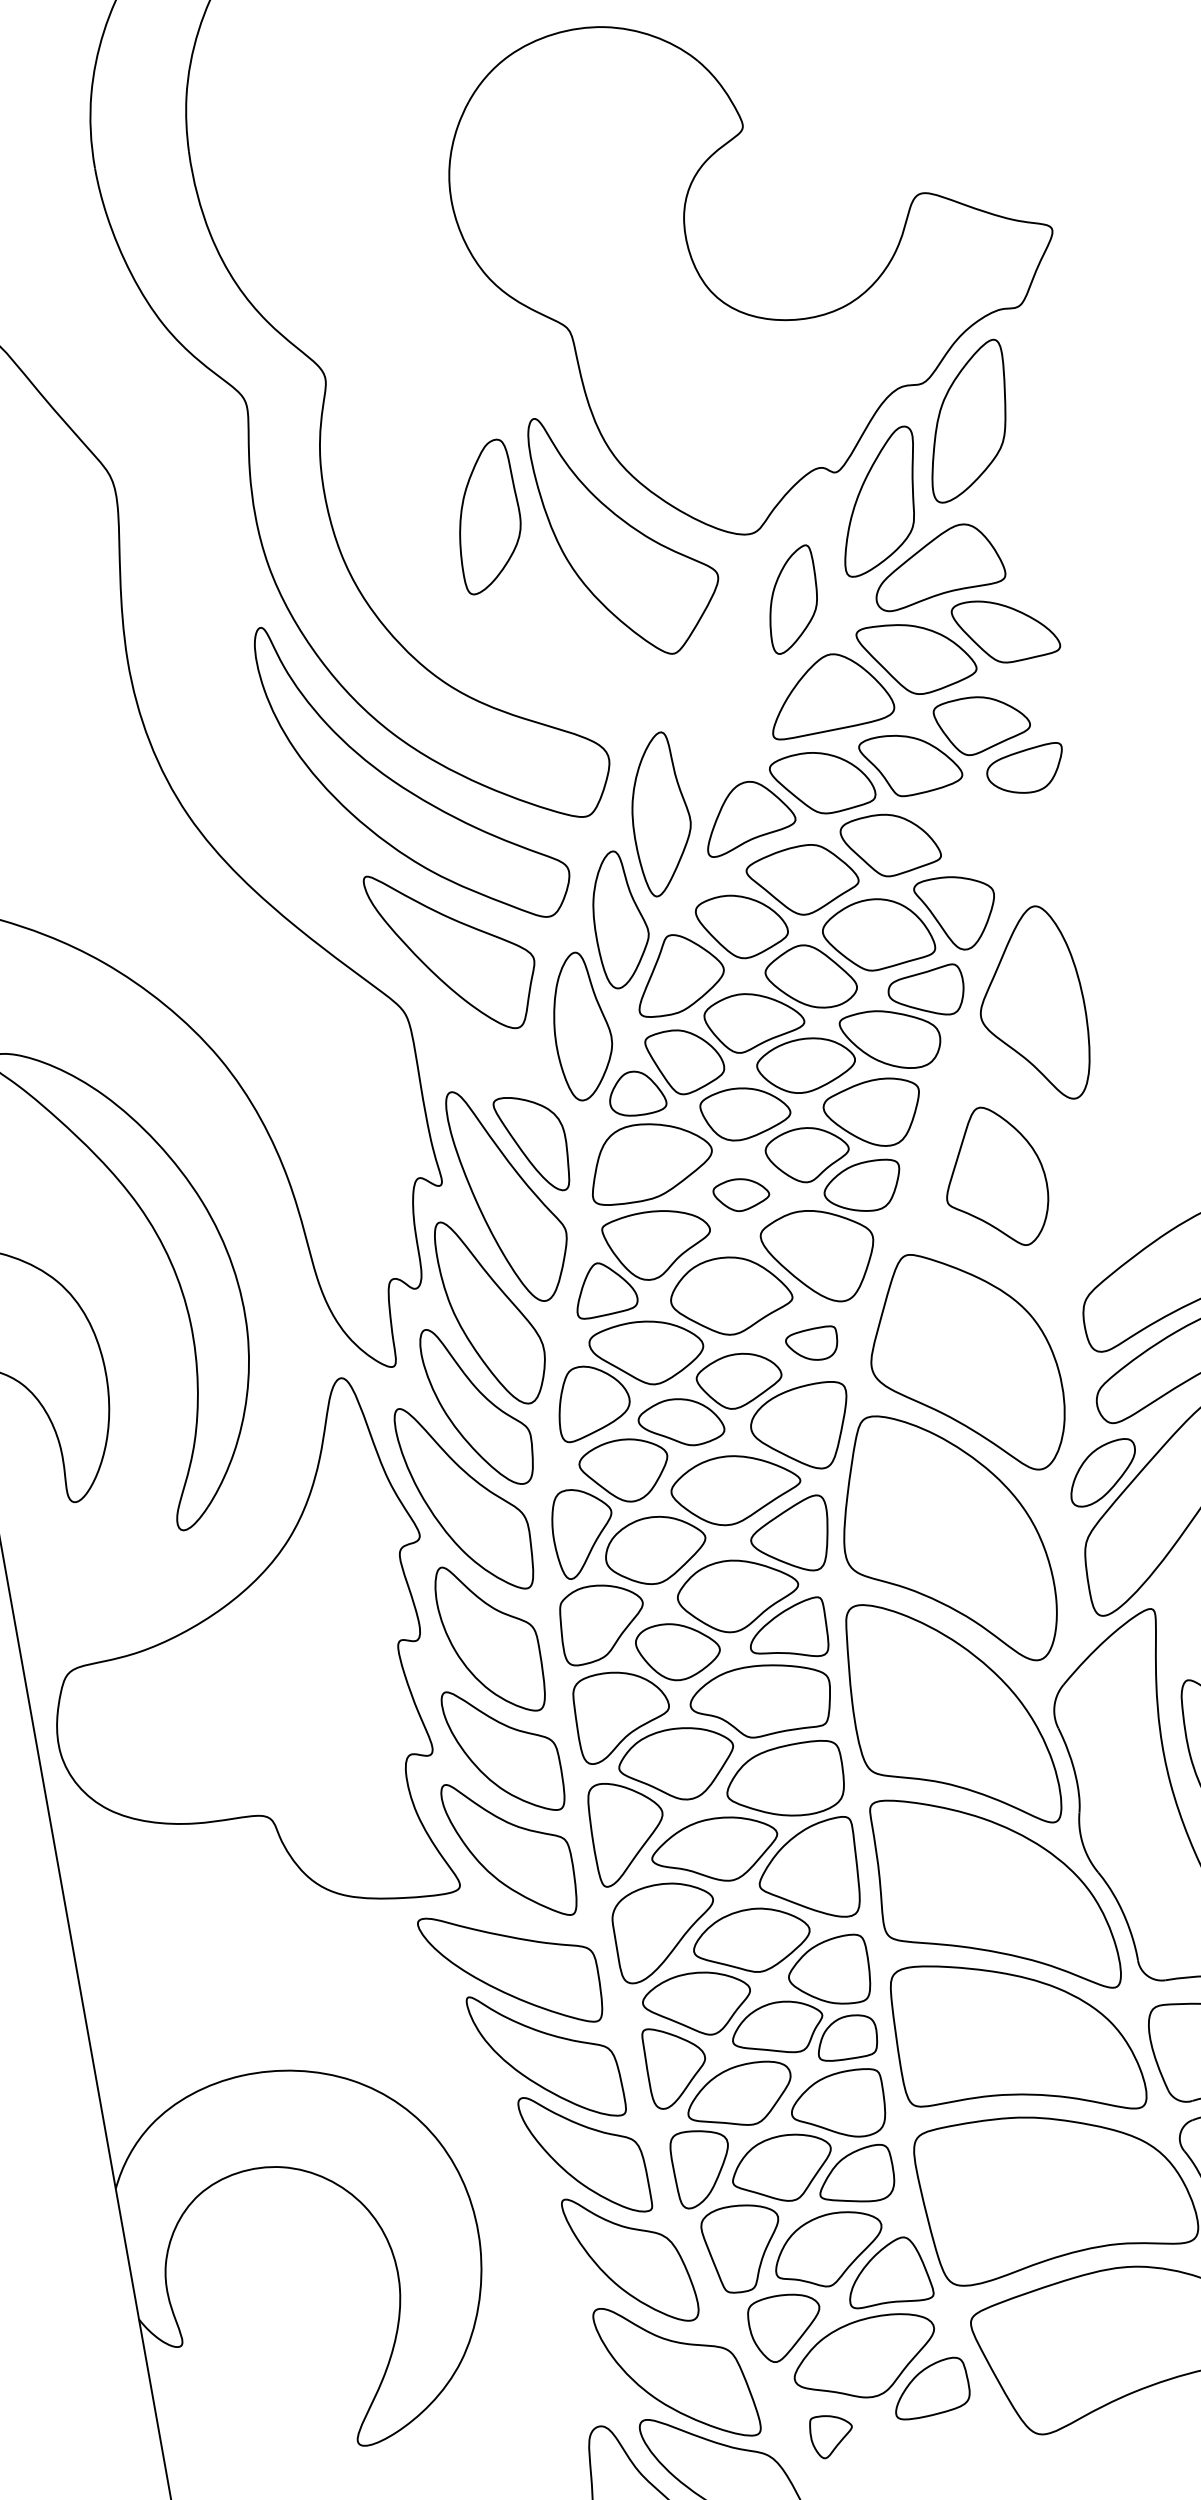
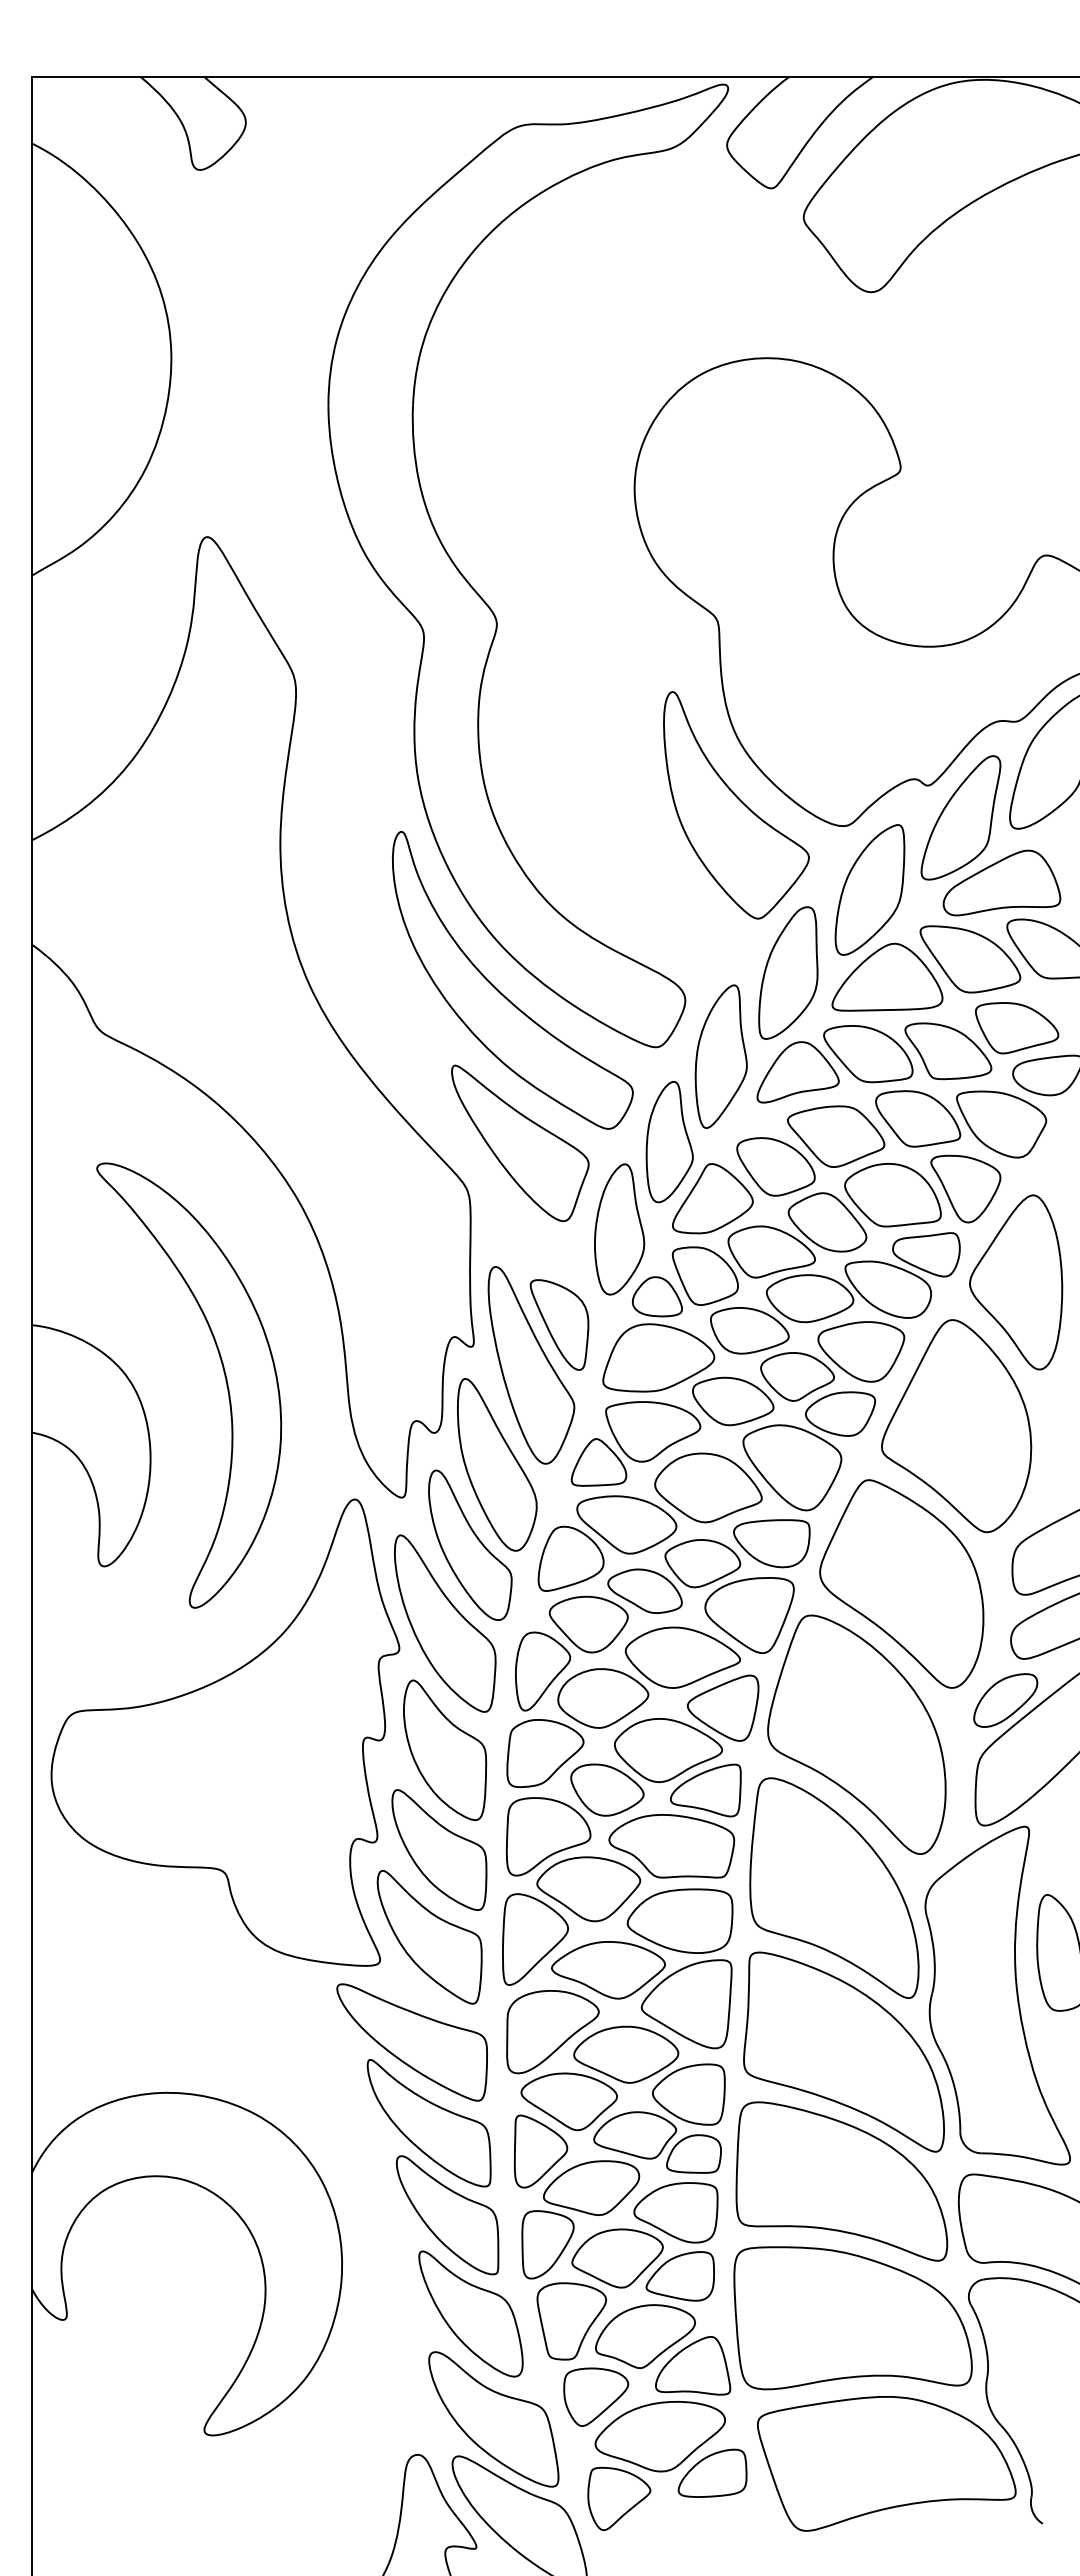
part: (486, 516) -> (788, 972), moved
part: (791, 599) -> (869, 889), size x1.43
part: (984, 834) -> (1001, 1124), added
part: (994, 1178) -> (956, 1426), size x1.67
part: (741, 1194) -> (733, 1401), size x1.67
part: (812, 1344) -> (771, 1543), size x1.67
part: (832, 2435) -> (619, 2498), size x1.67

